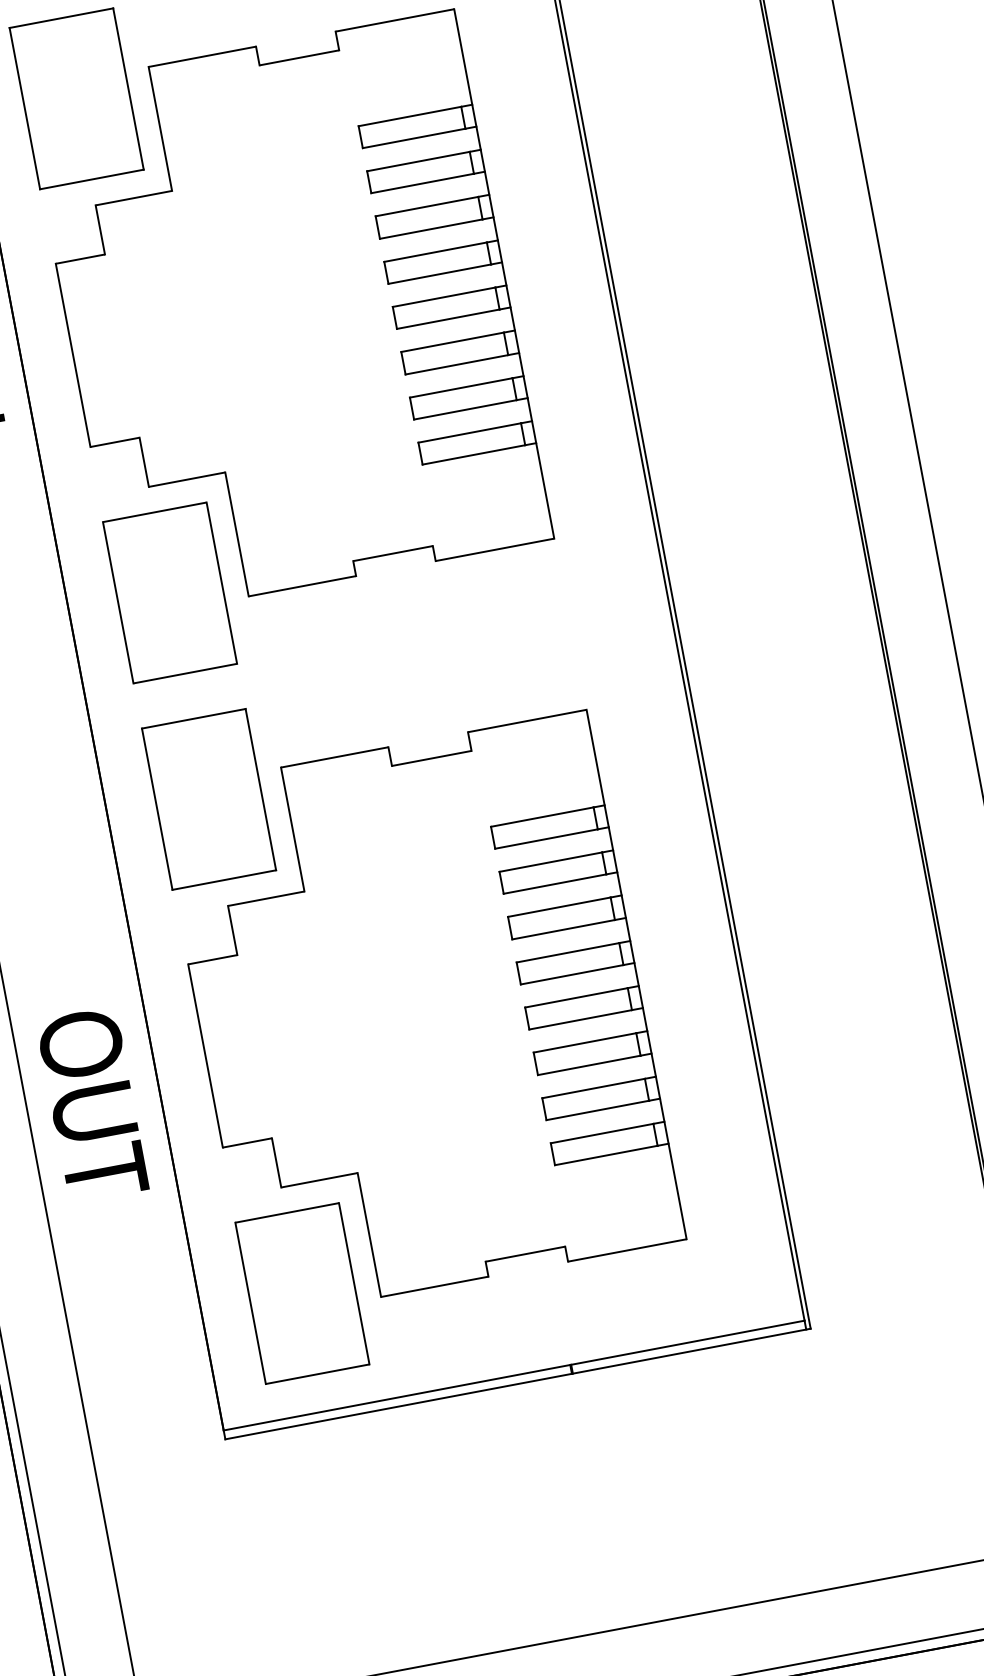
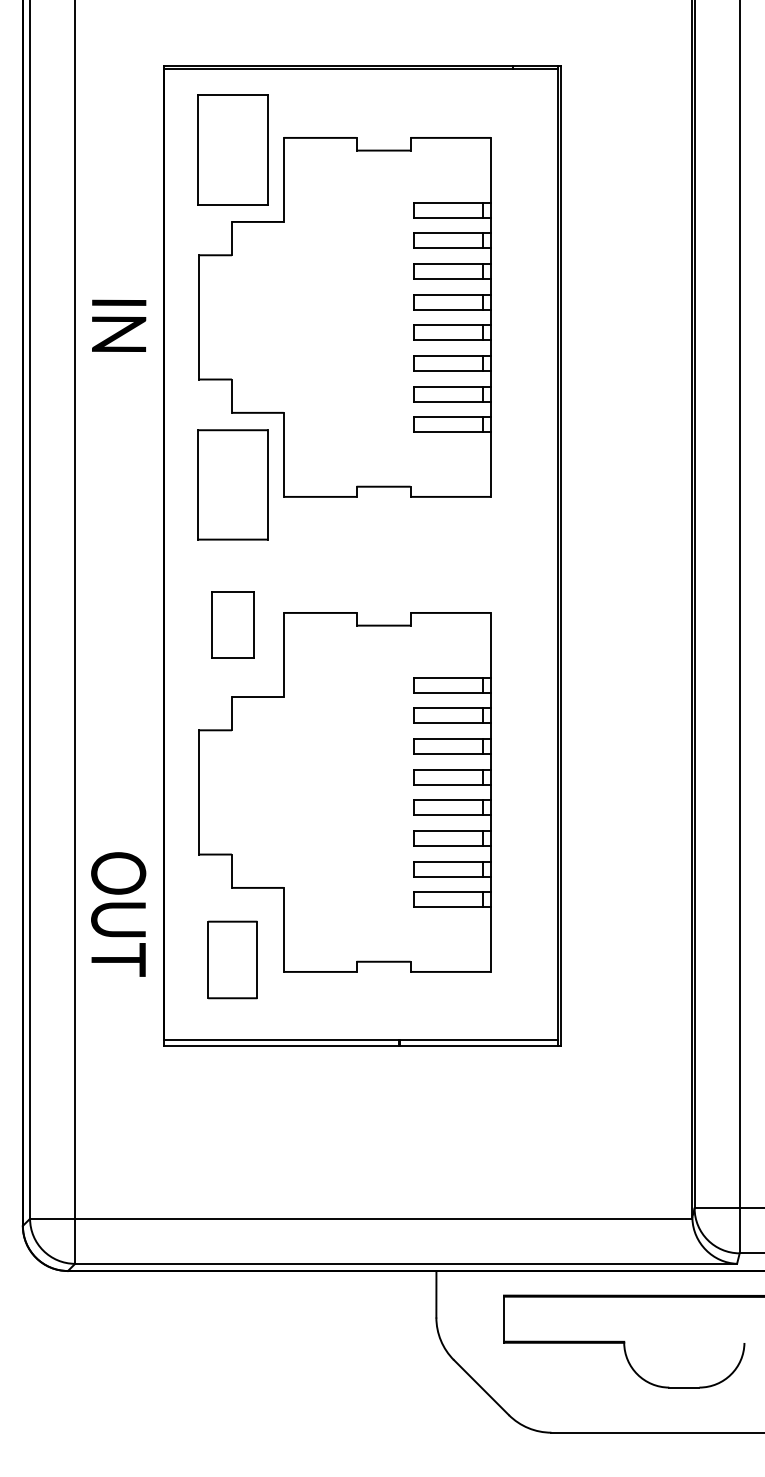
part: (208, 798) -> (232, 624), size x0.6
text: (92, 1104) -> (118, 914), moved
part: (302, 1292) -> (232, 959), size x0.7

